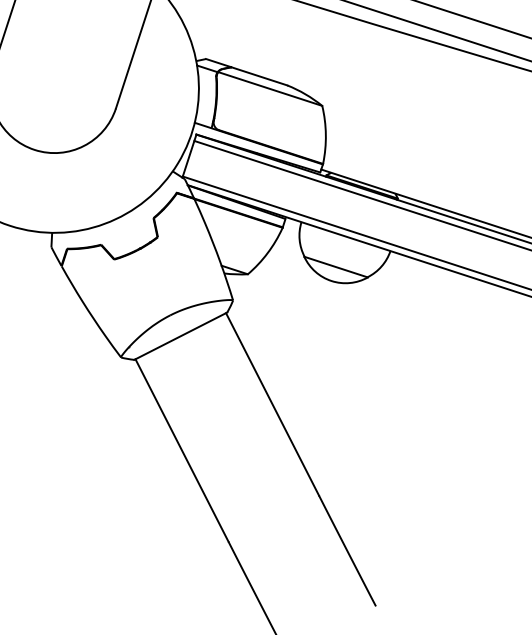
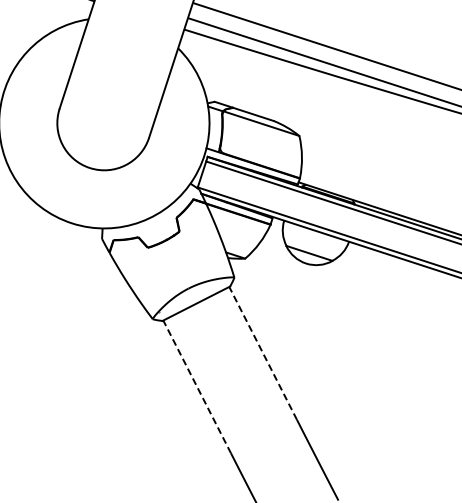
line: (273, 404) -> (263, 353), solid -> dashed
line: (182, 449) -> (197, 386), solid -> dashed

